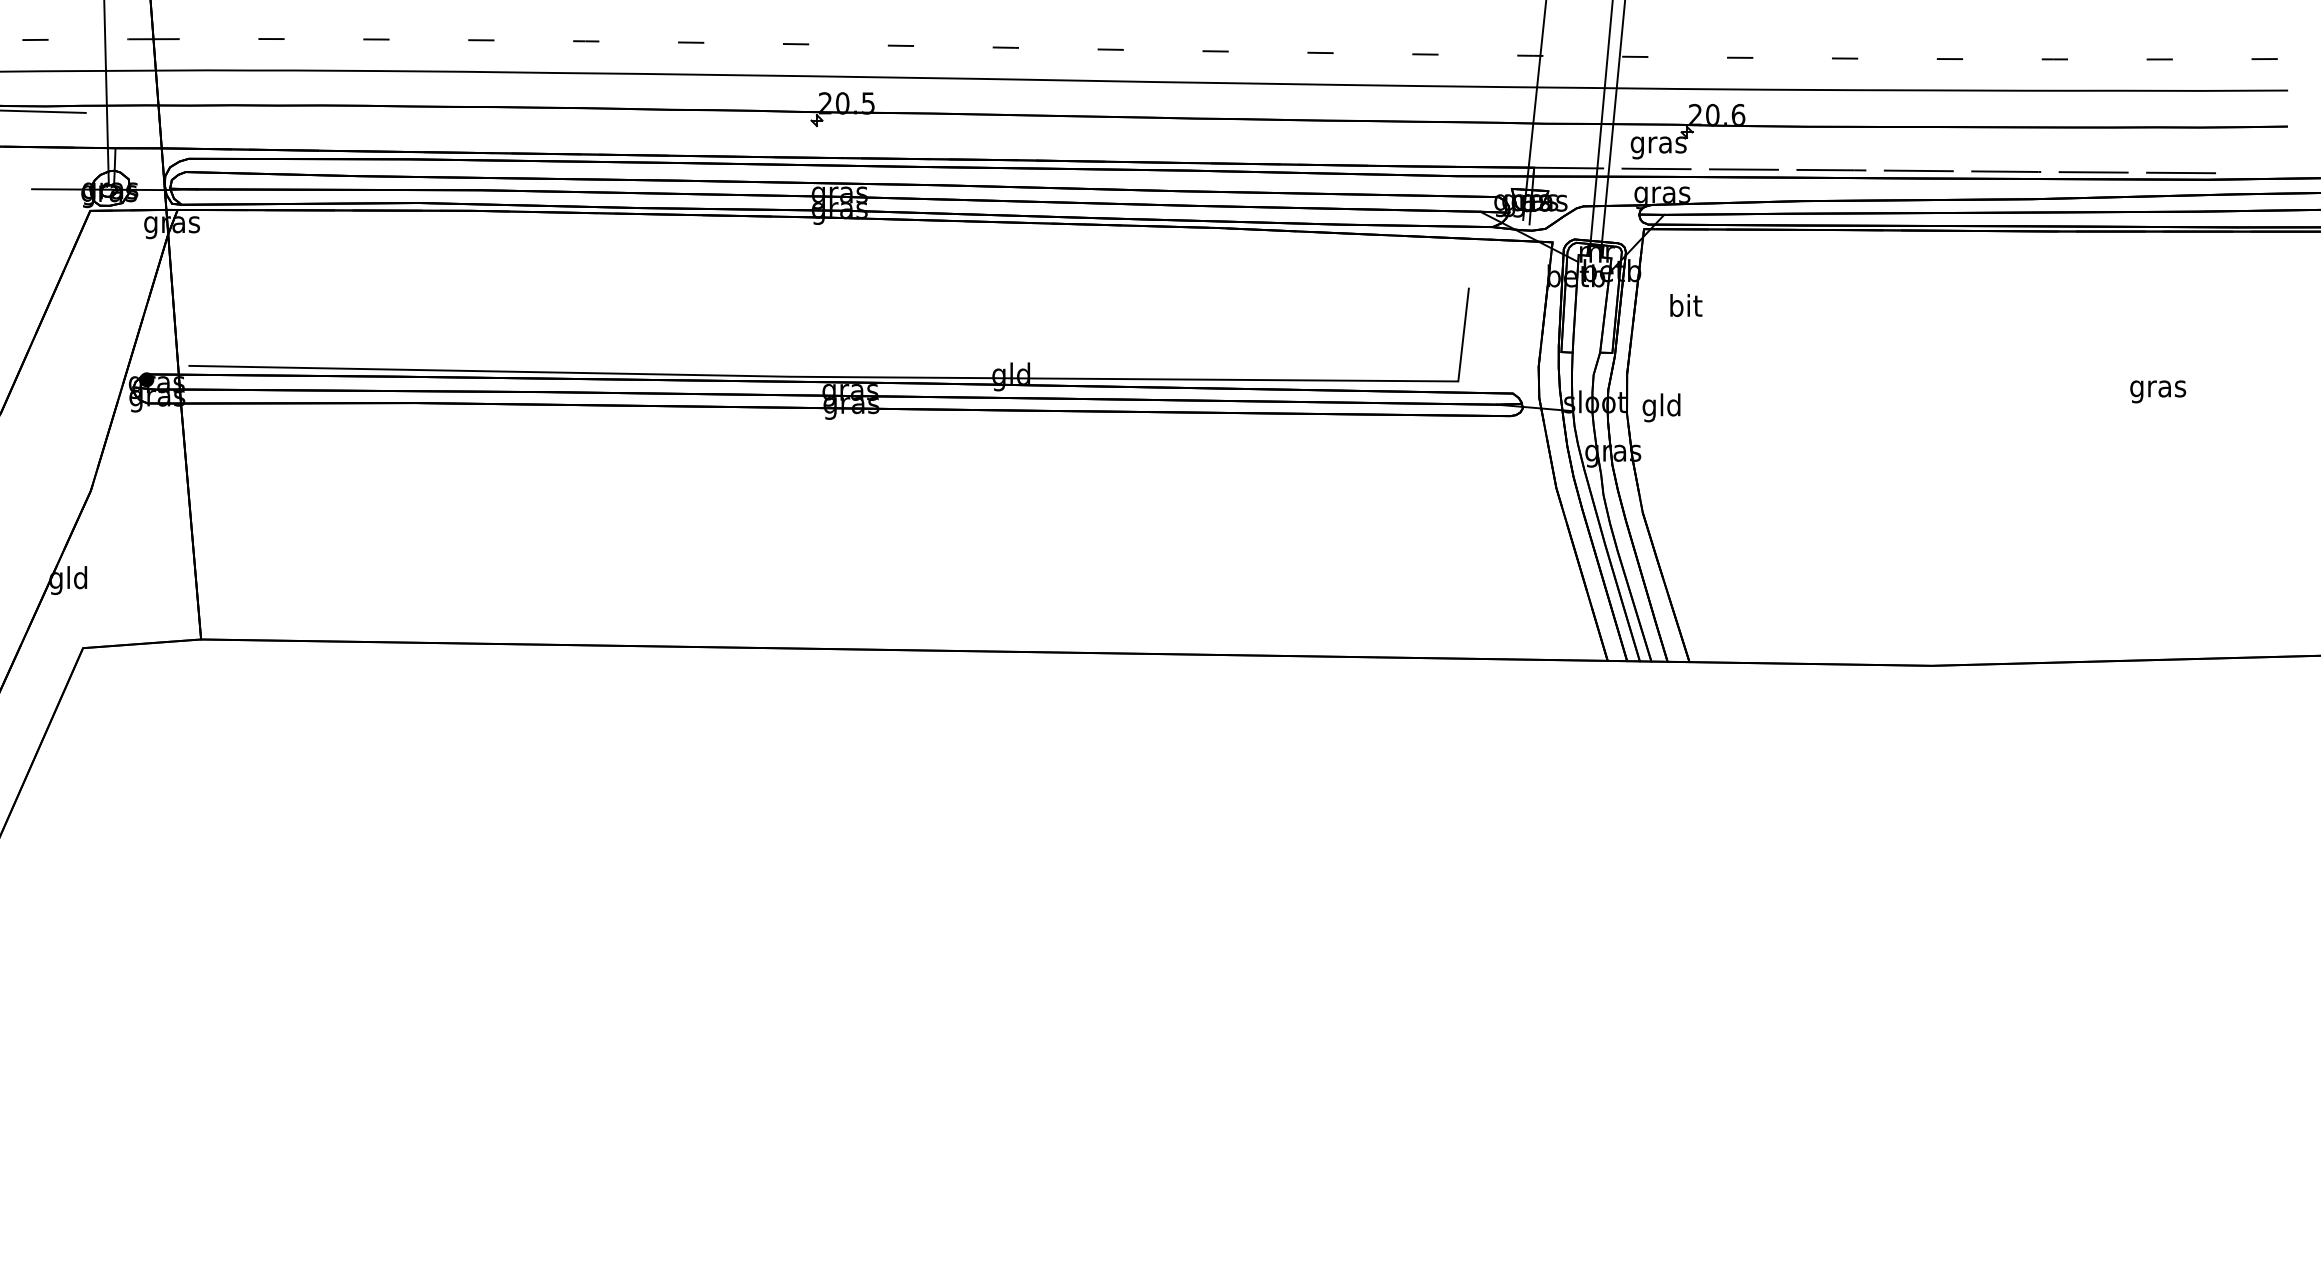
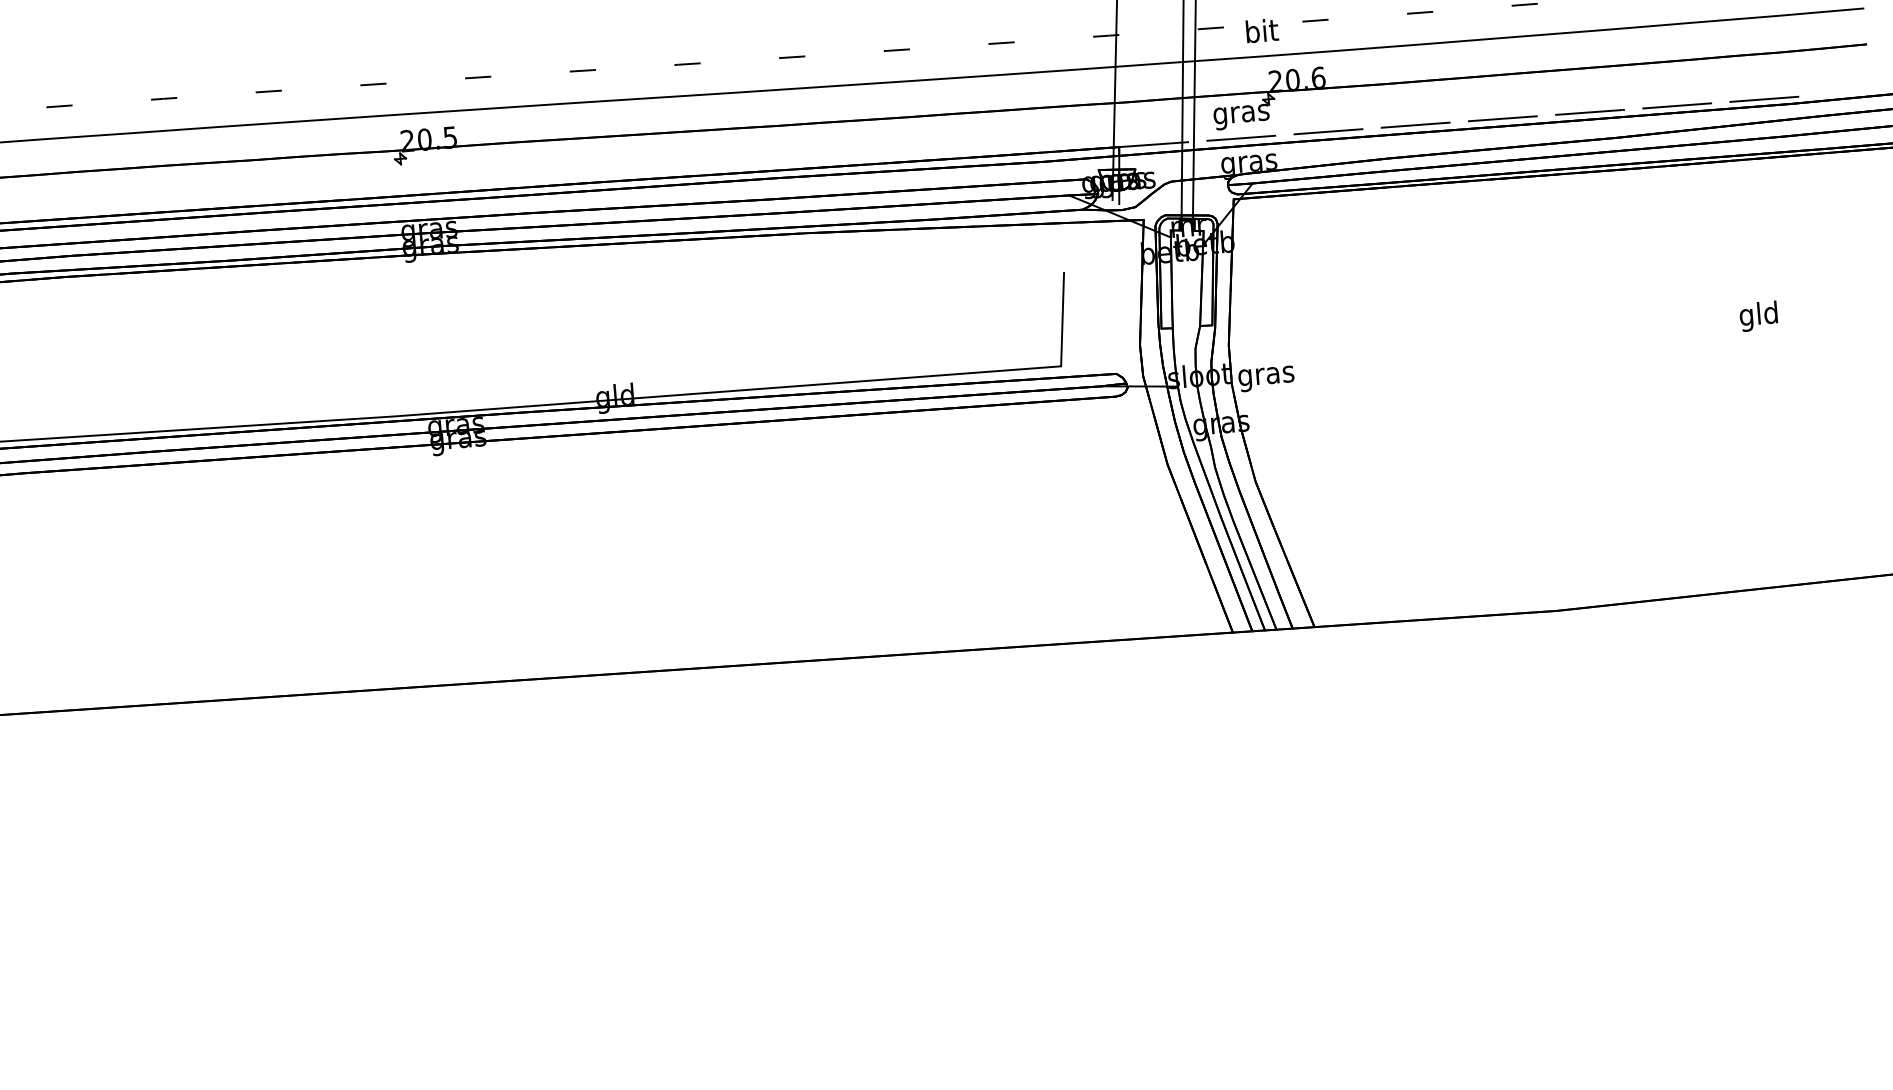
text: (1686, 305) -> (1262, 30), moved
text: (2158, 388) -> (1759, 315), gras -> gld
text: (1661, 407) -> (1265, 375), gld -> gras

